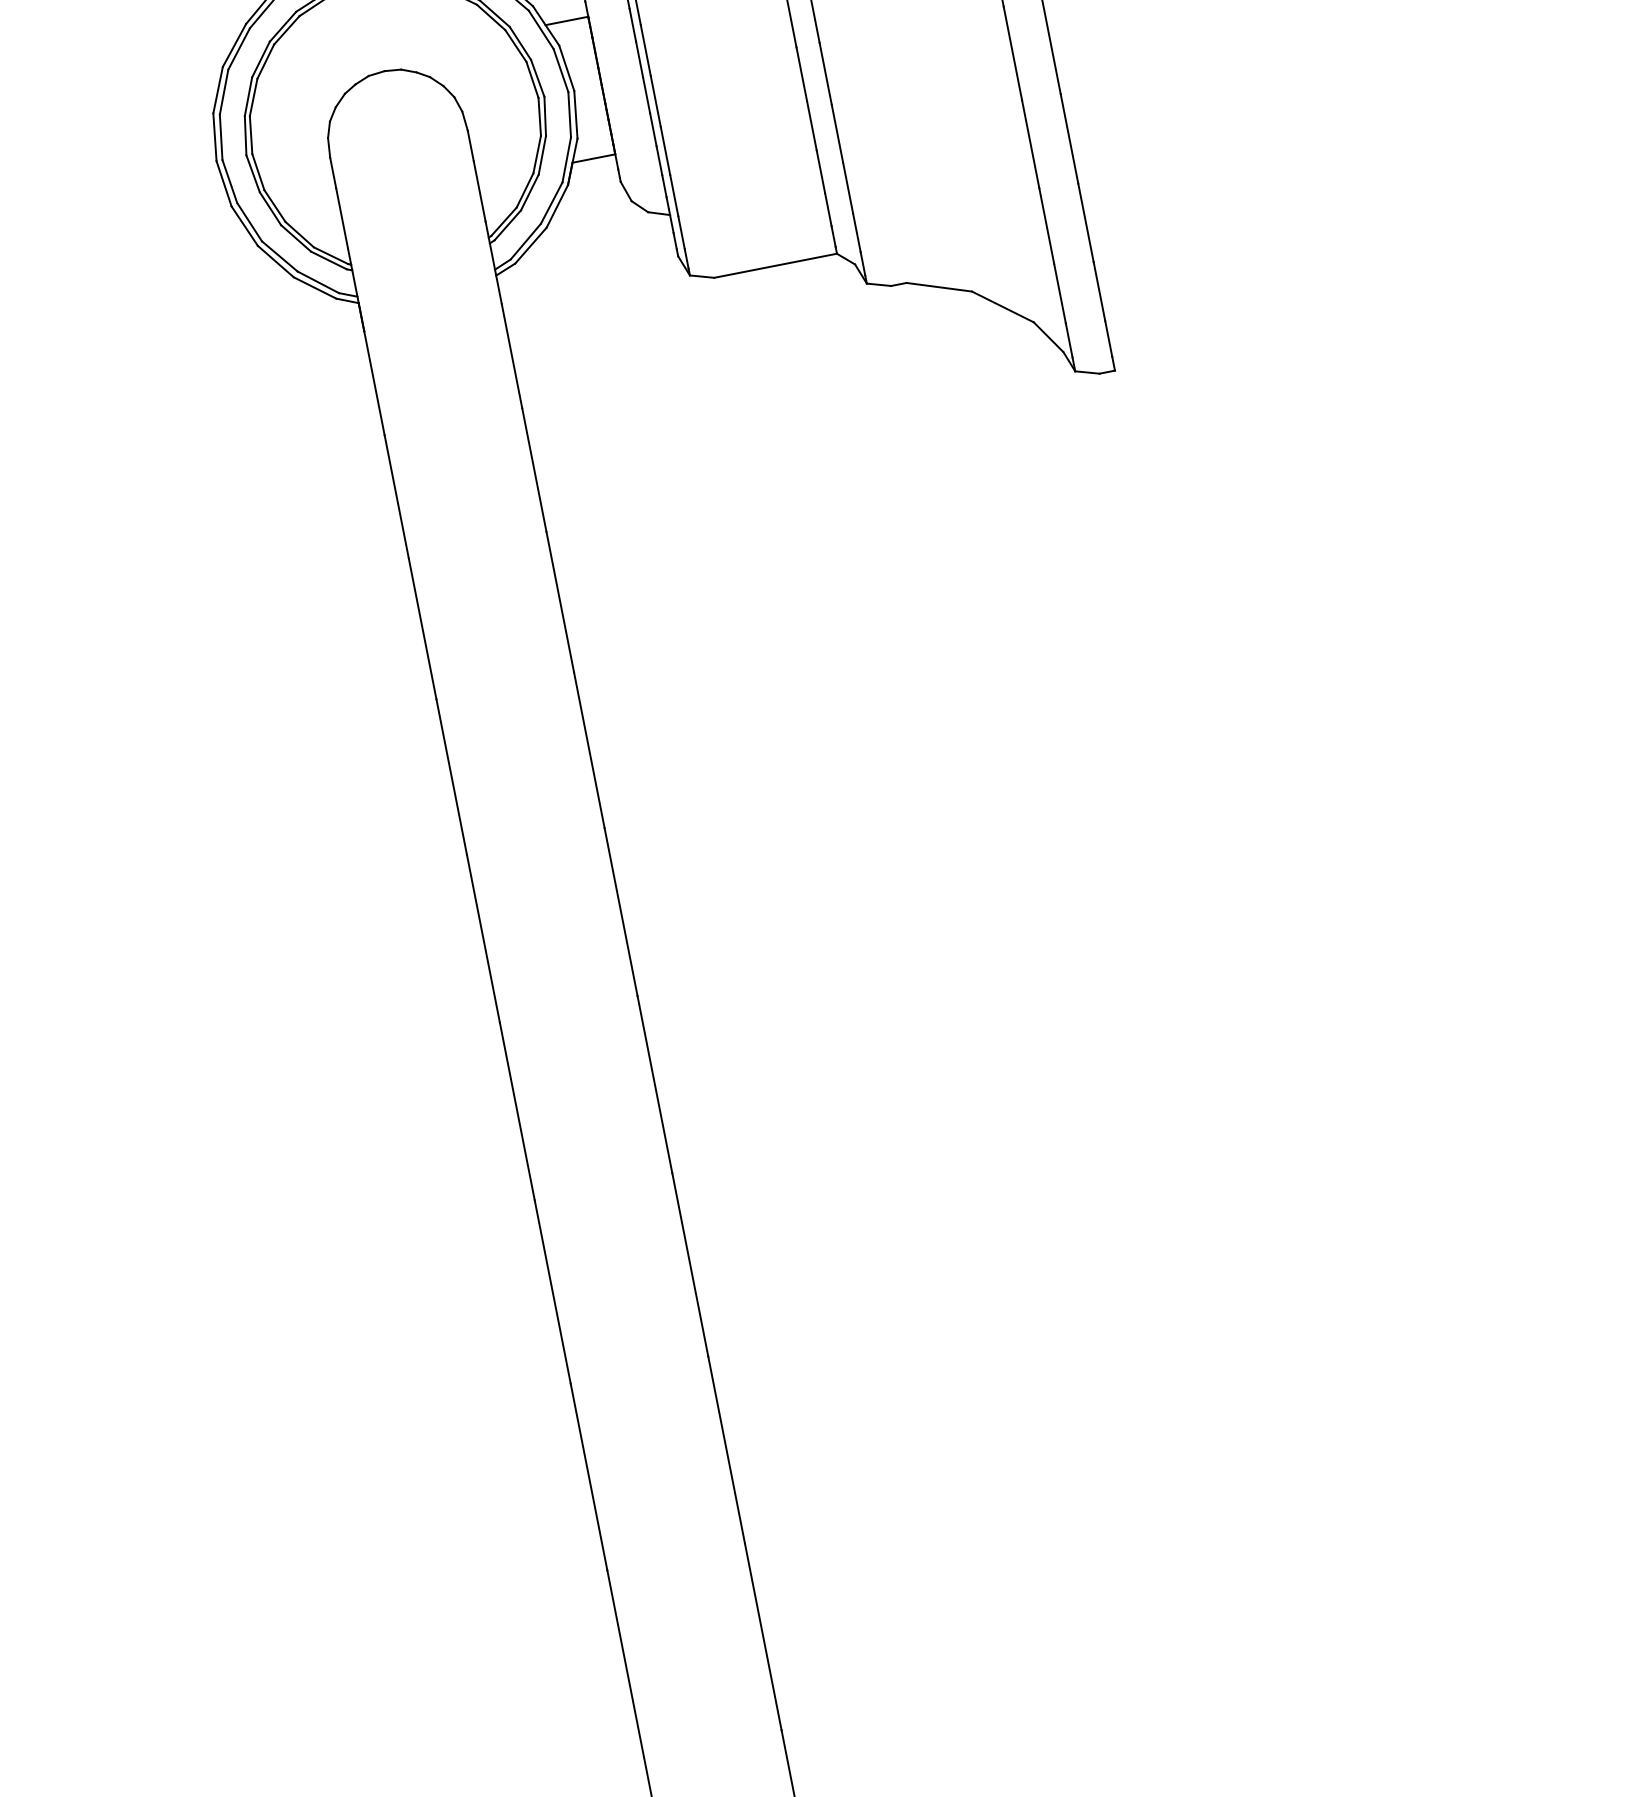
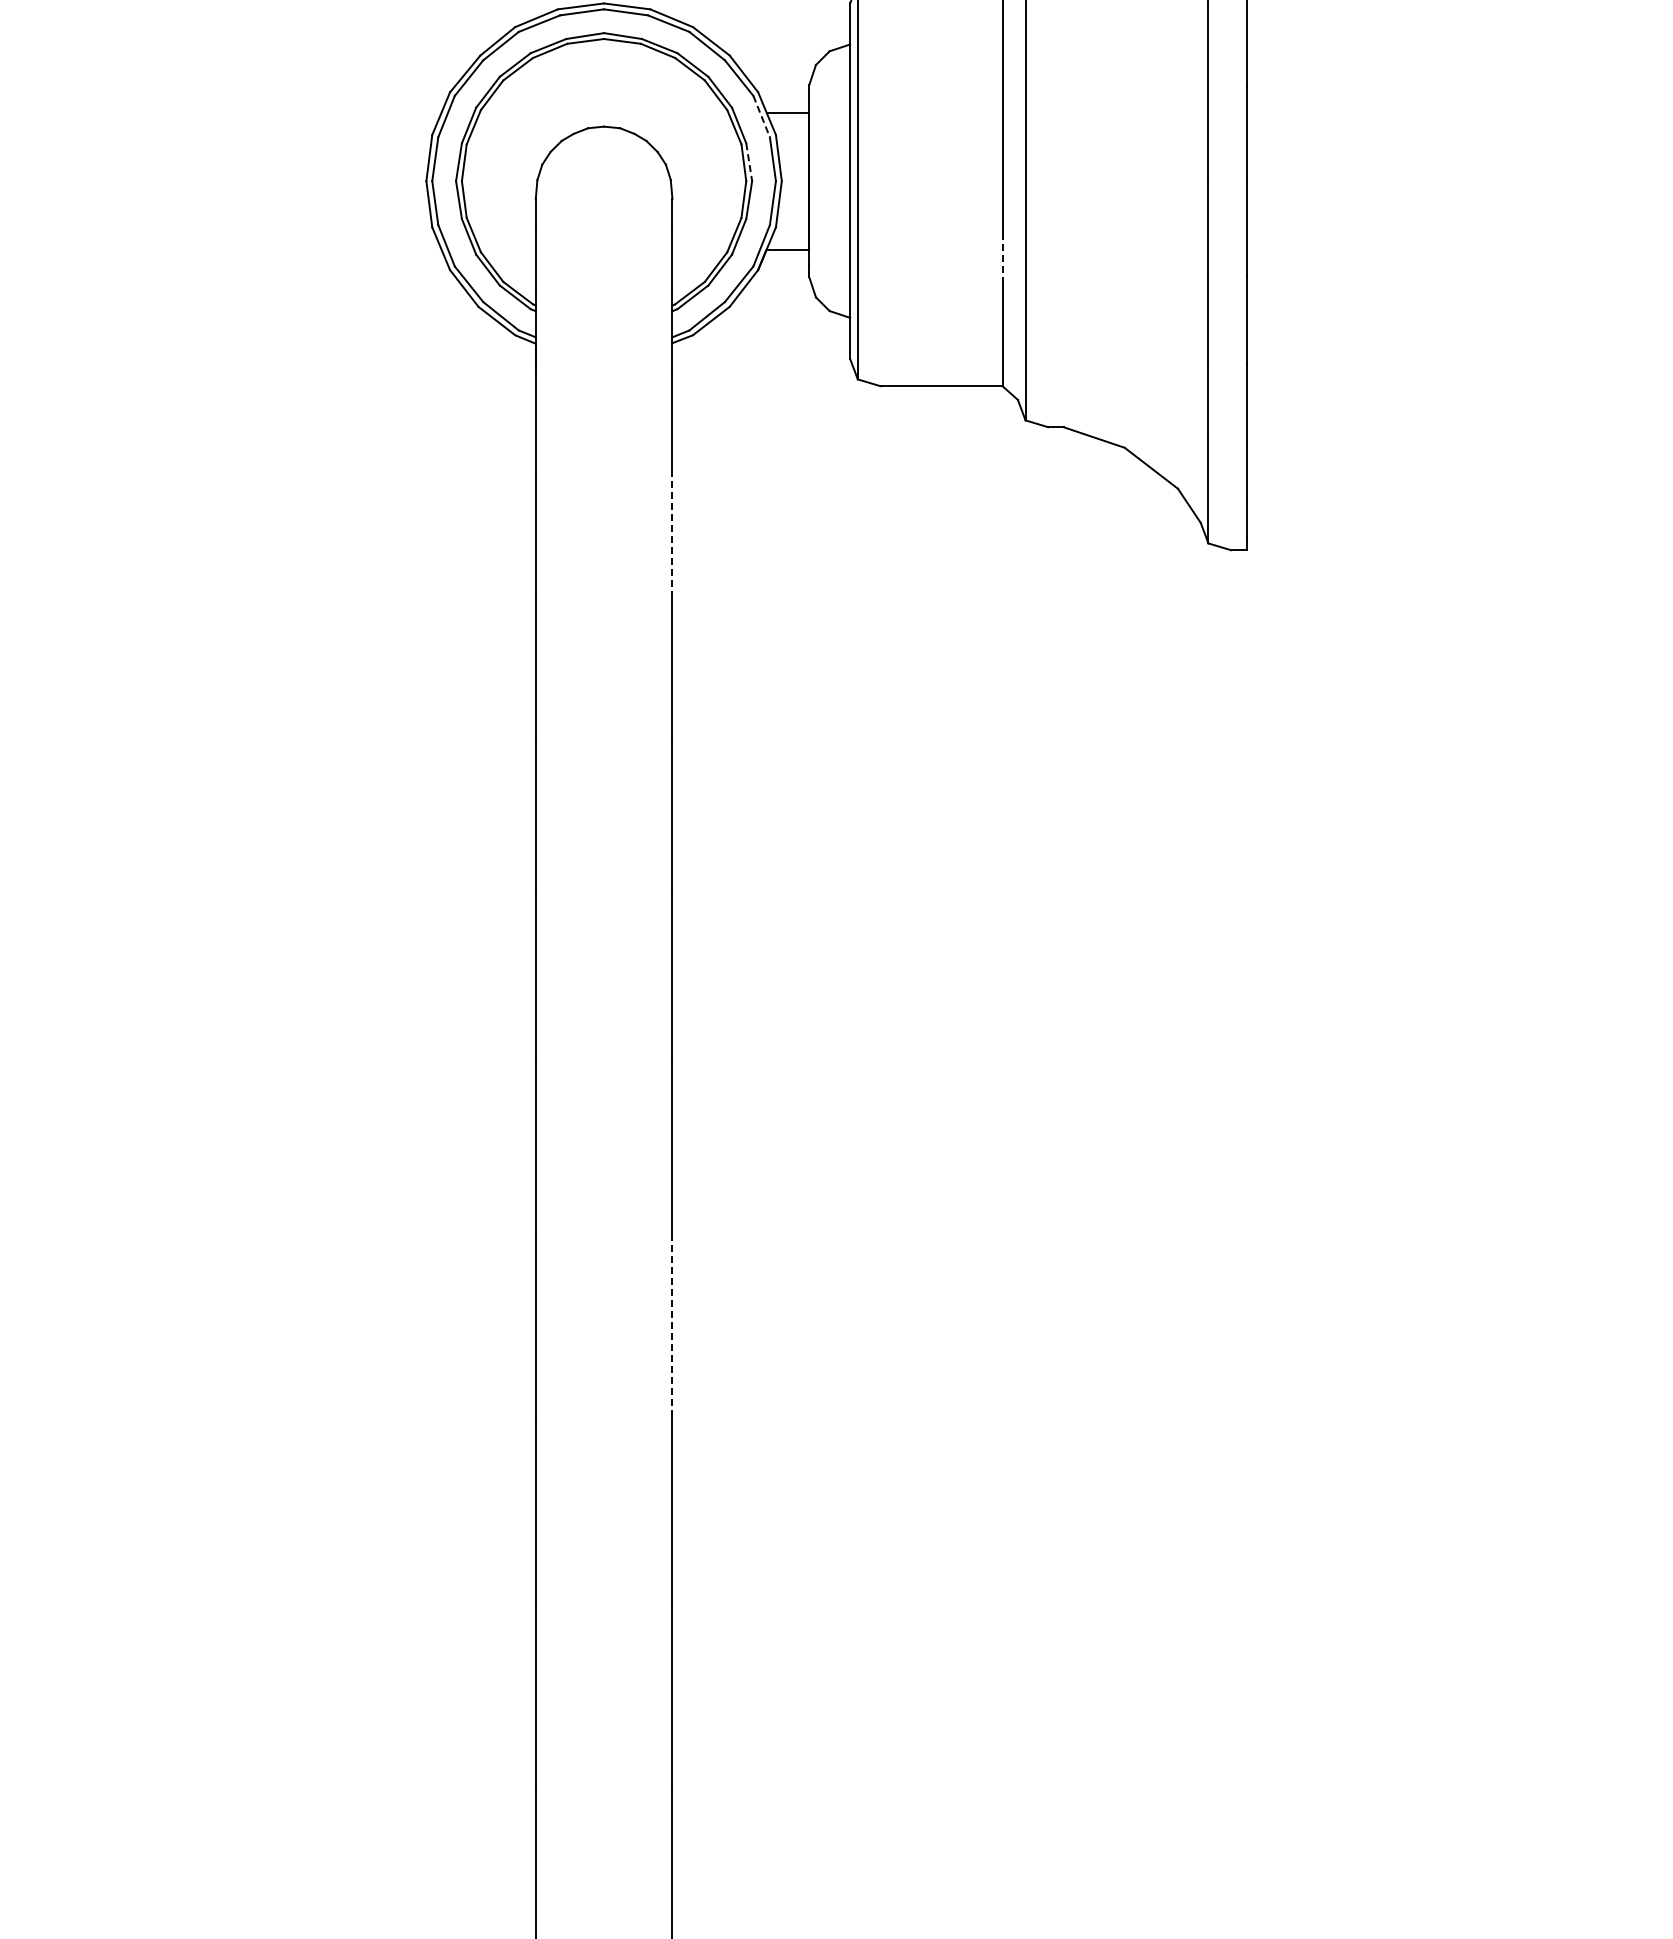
line: (541, 30) -> (761, 117), solid -> dashed
line: (538, 78) -> (749, 162), solid -> dashed
line: (811, 126) -> (1002, 259), solid -> dashed
line: (534, 469) -> (672, 535), solid -> dashed
line: (690, 1264) -> (672, 1325), solid -> dashed

